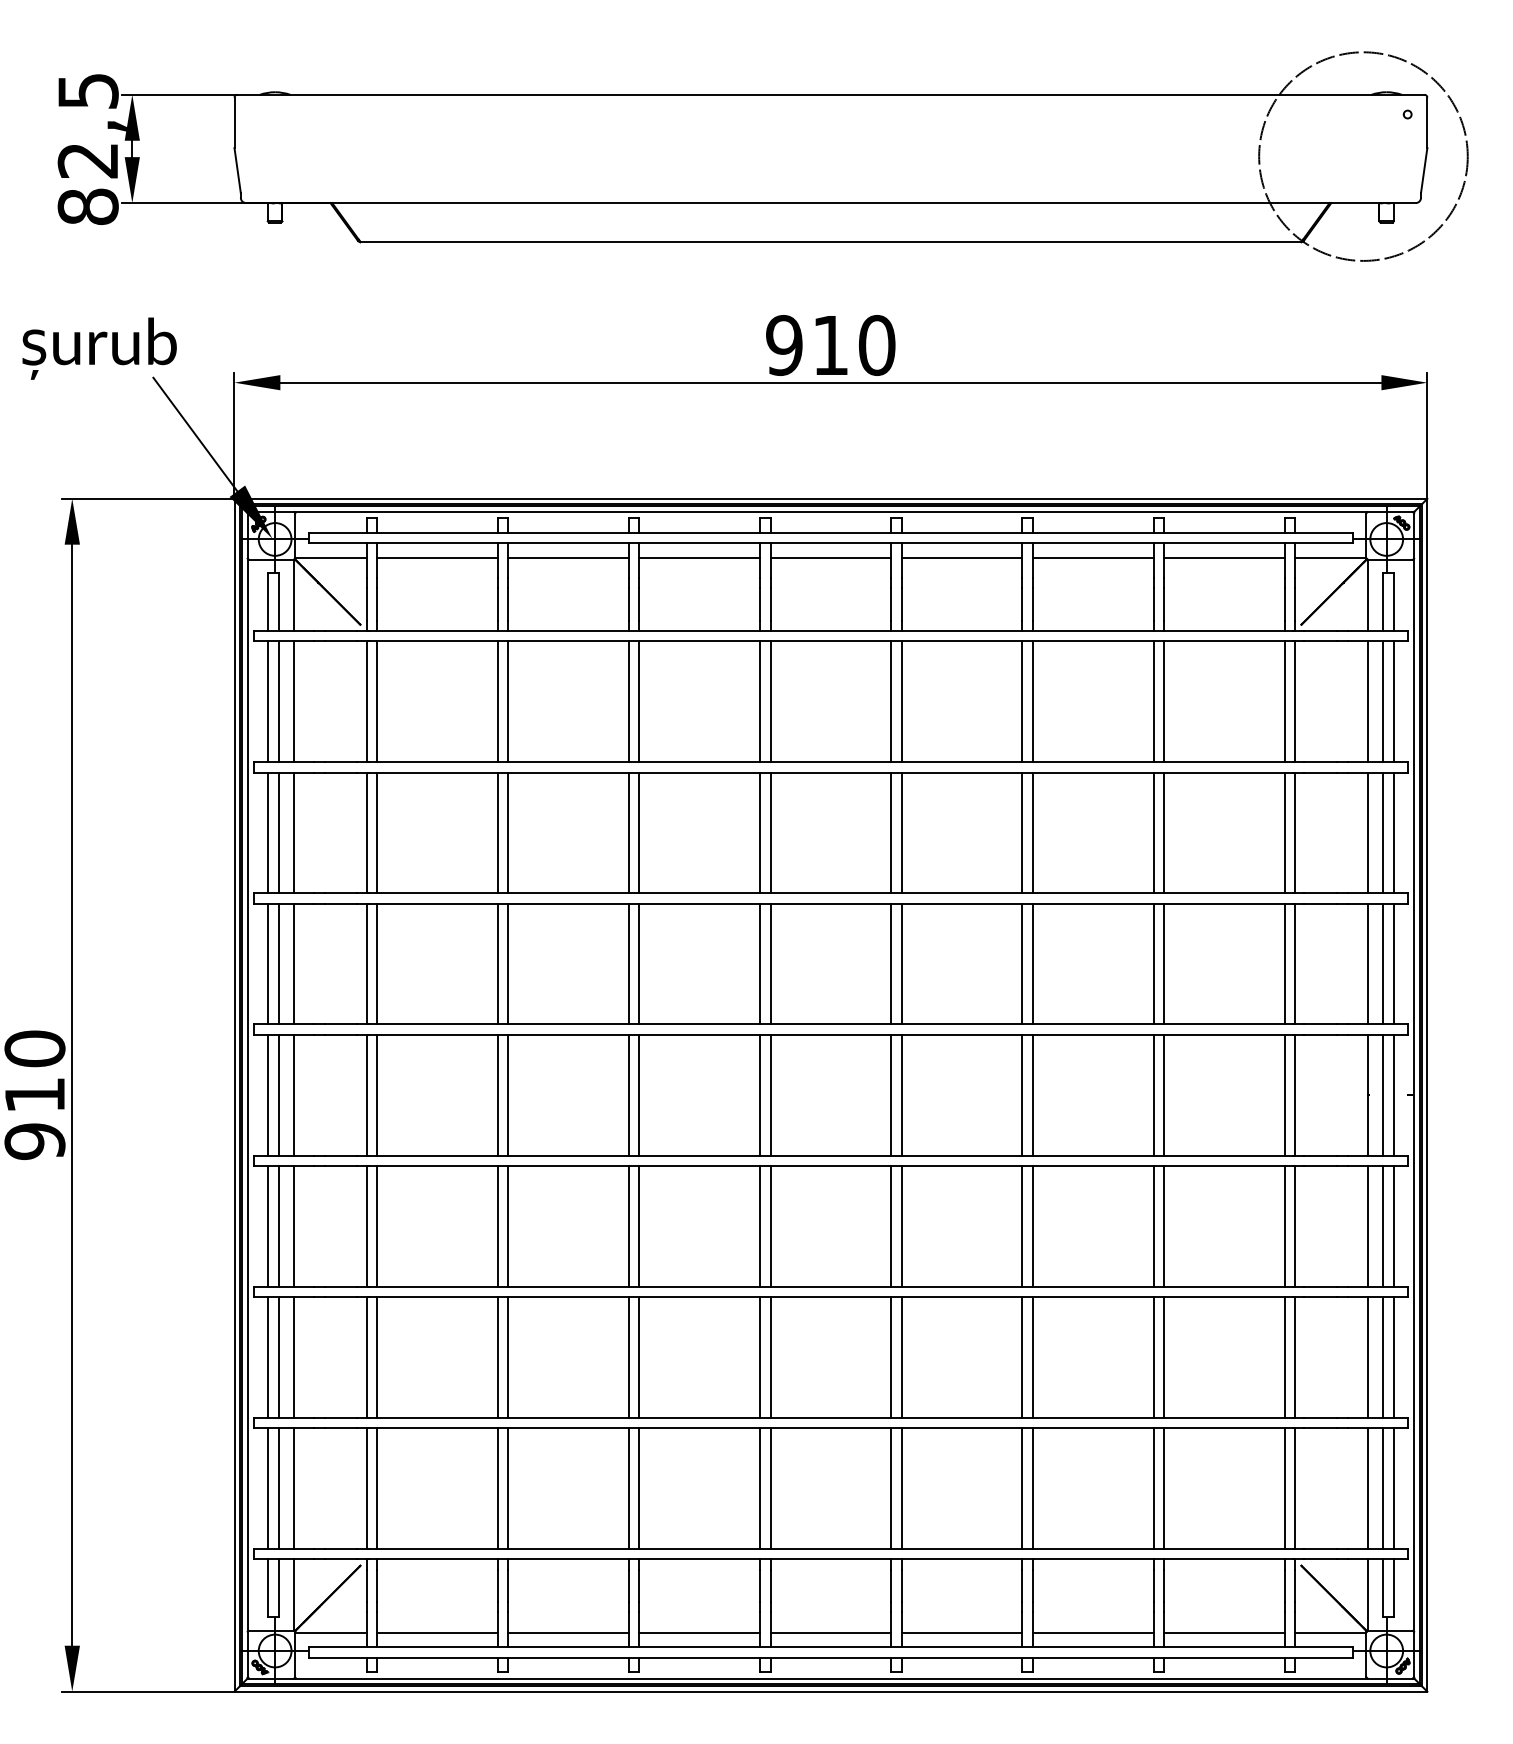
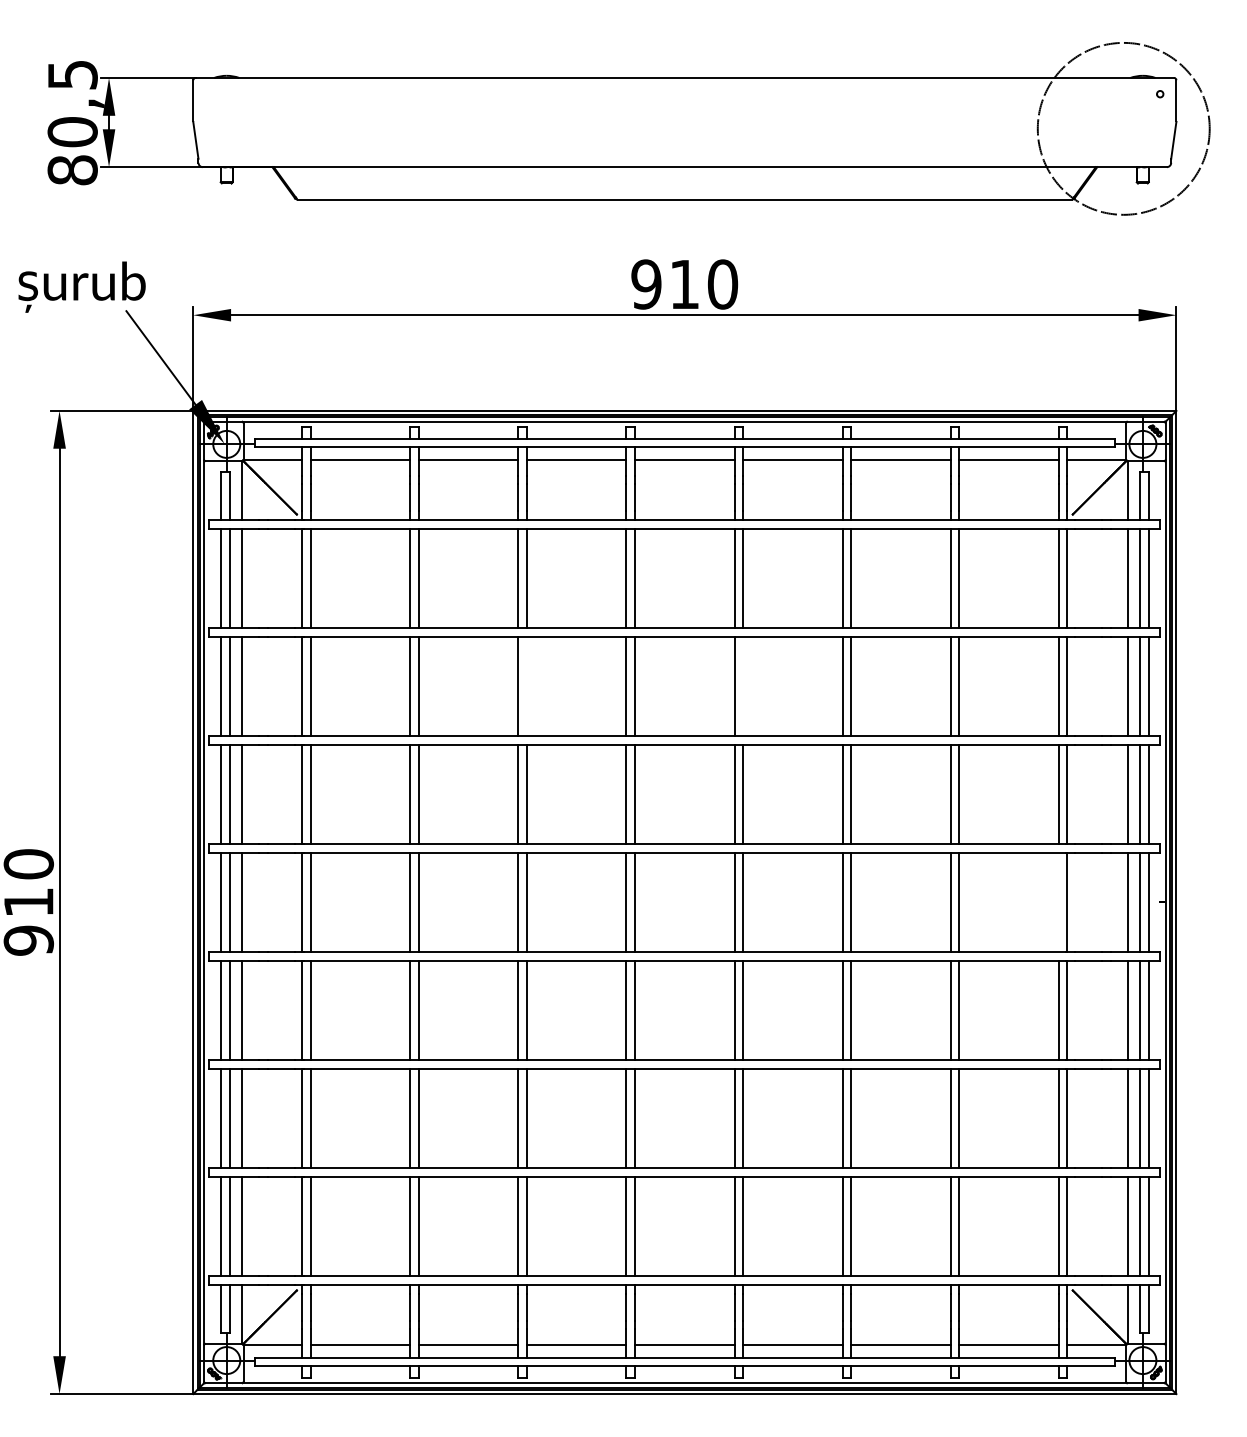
text: (87, 160) -> (72, 132), 82,5 -> 80,5
line: (639, 832) -> (527, 685), removed
line: (901, 832) -> (743, 685), removed
line: (1284, 1094) -> (1058, 901), removed

